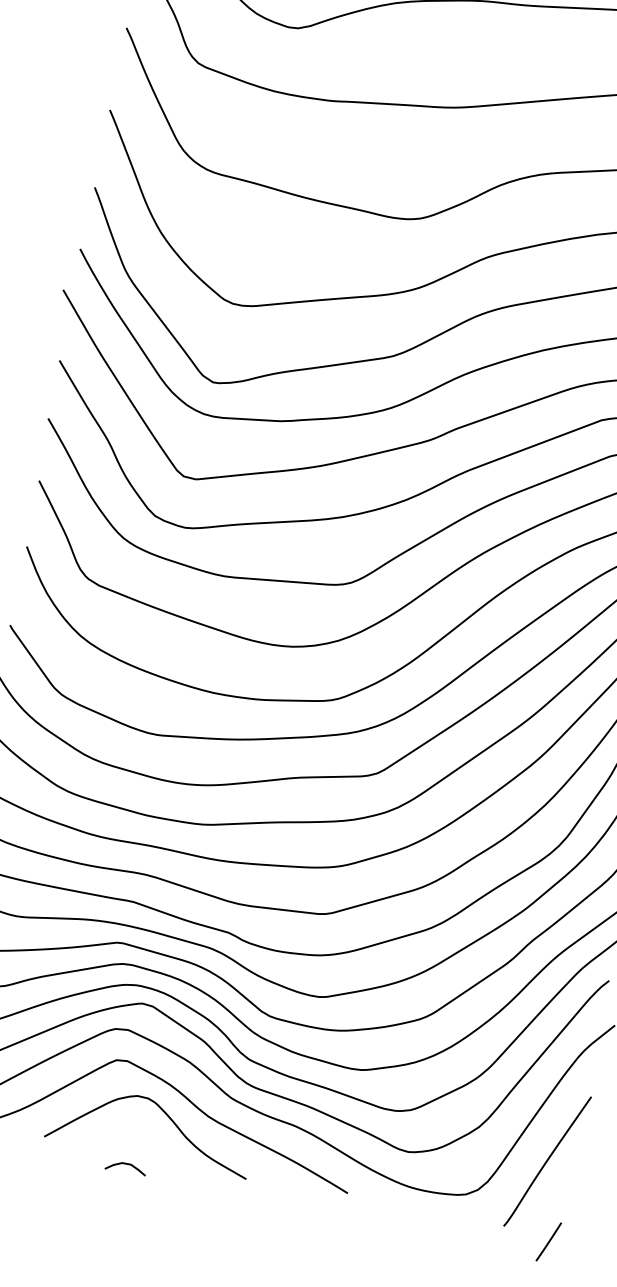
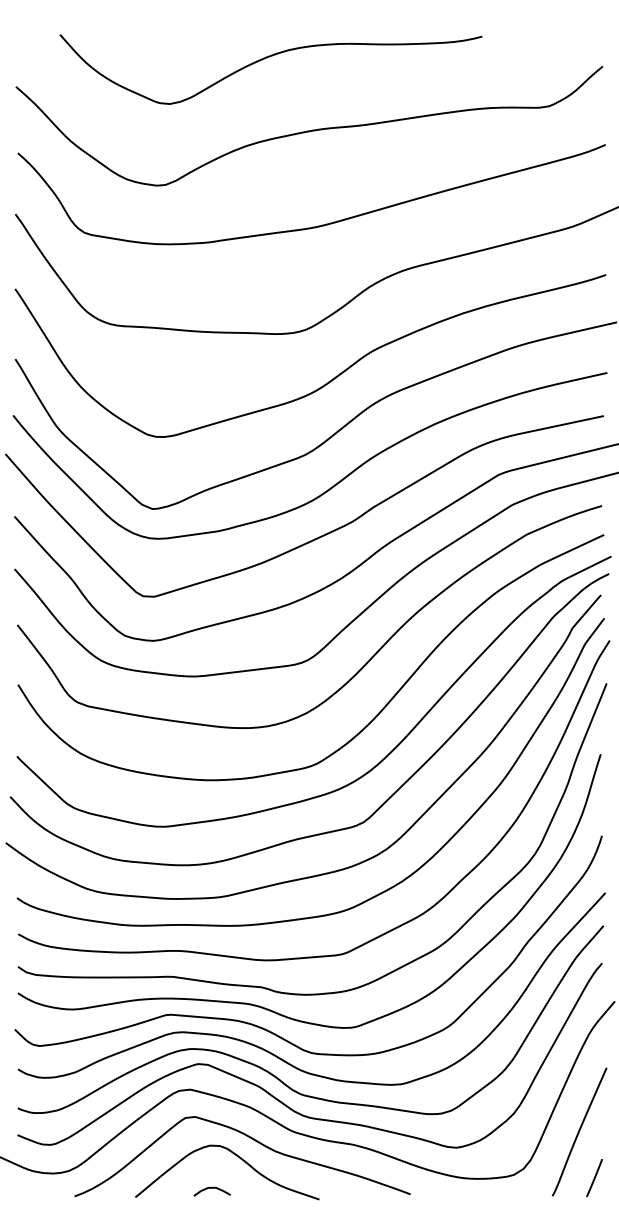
curve: (125, 1164) -> (211, 1188), moved
line: (548, 1242) -> (594, 1178), moved

